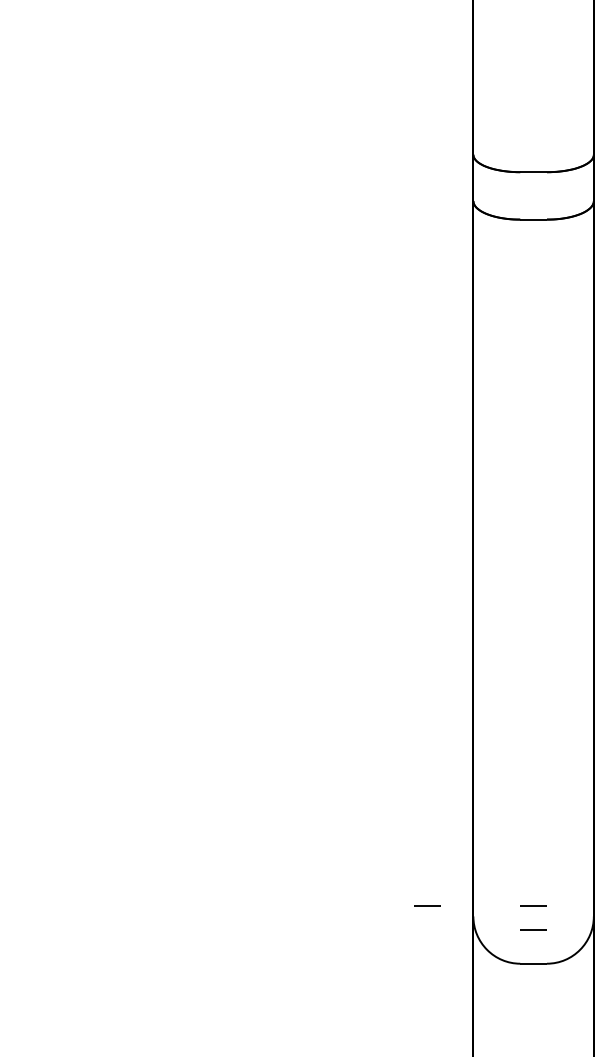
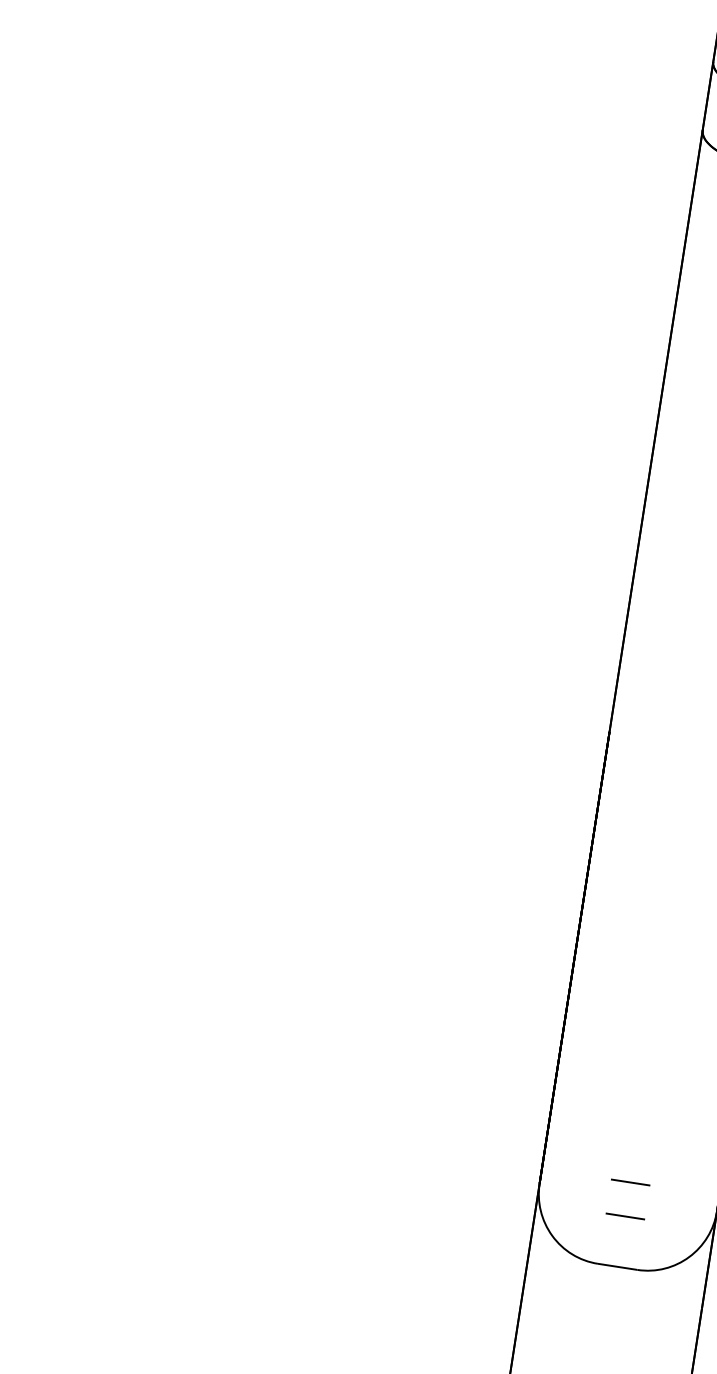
line: (427, 905) -> (474, 1156), removed

